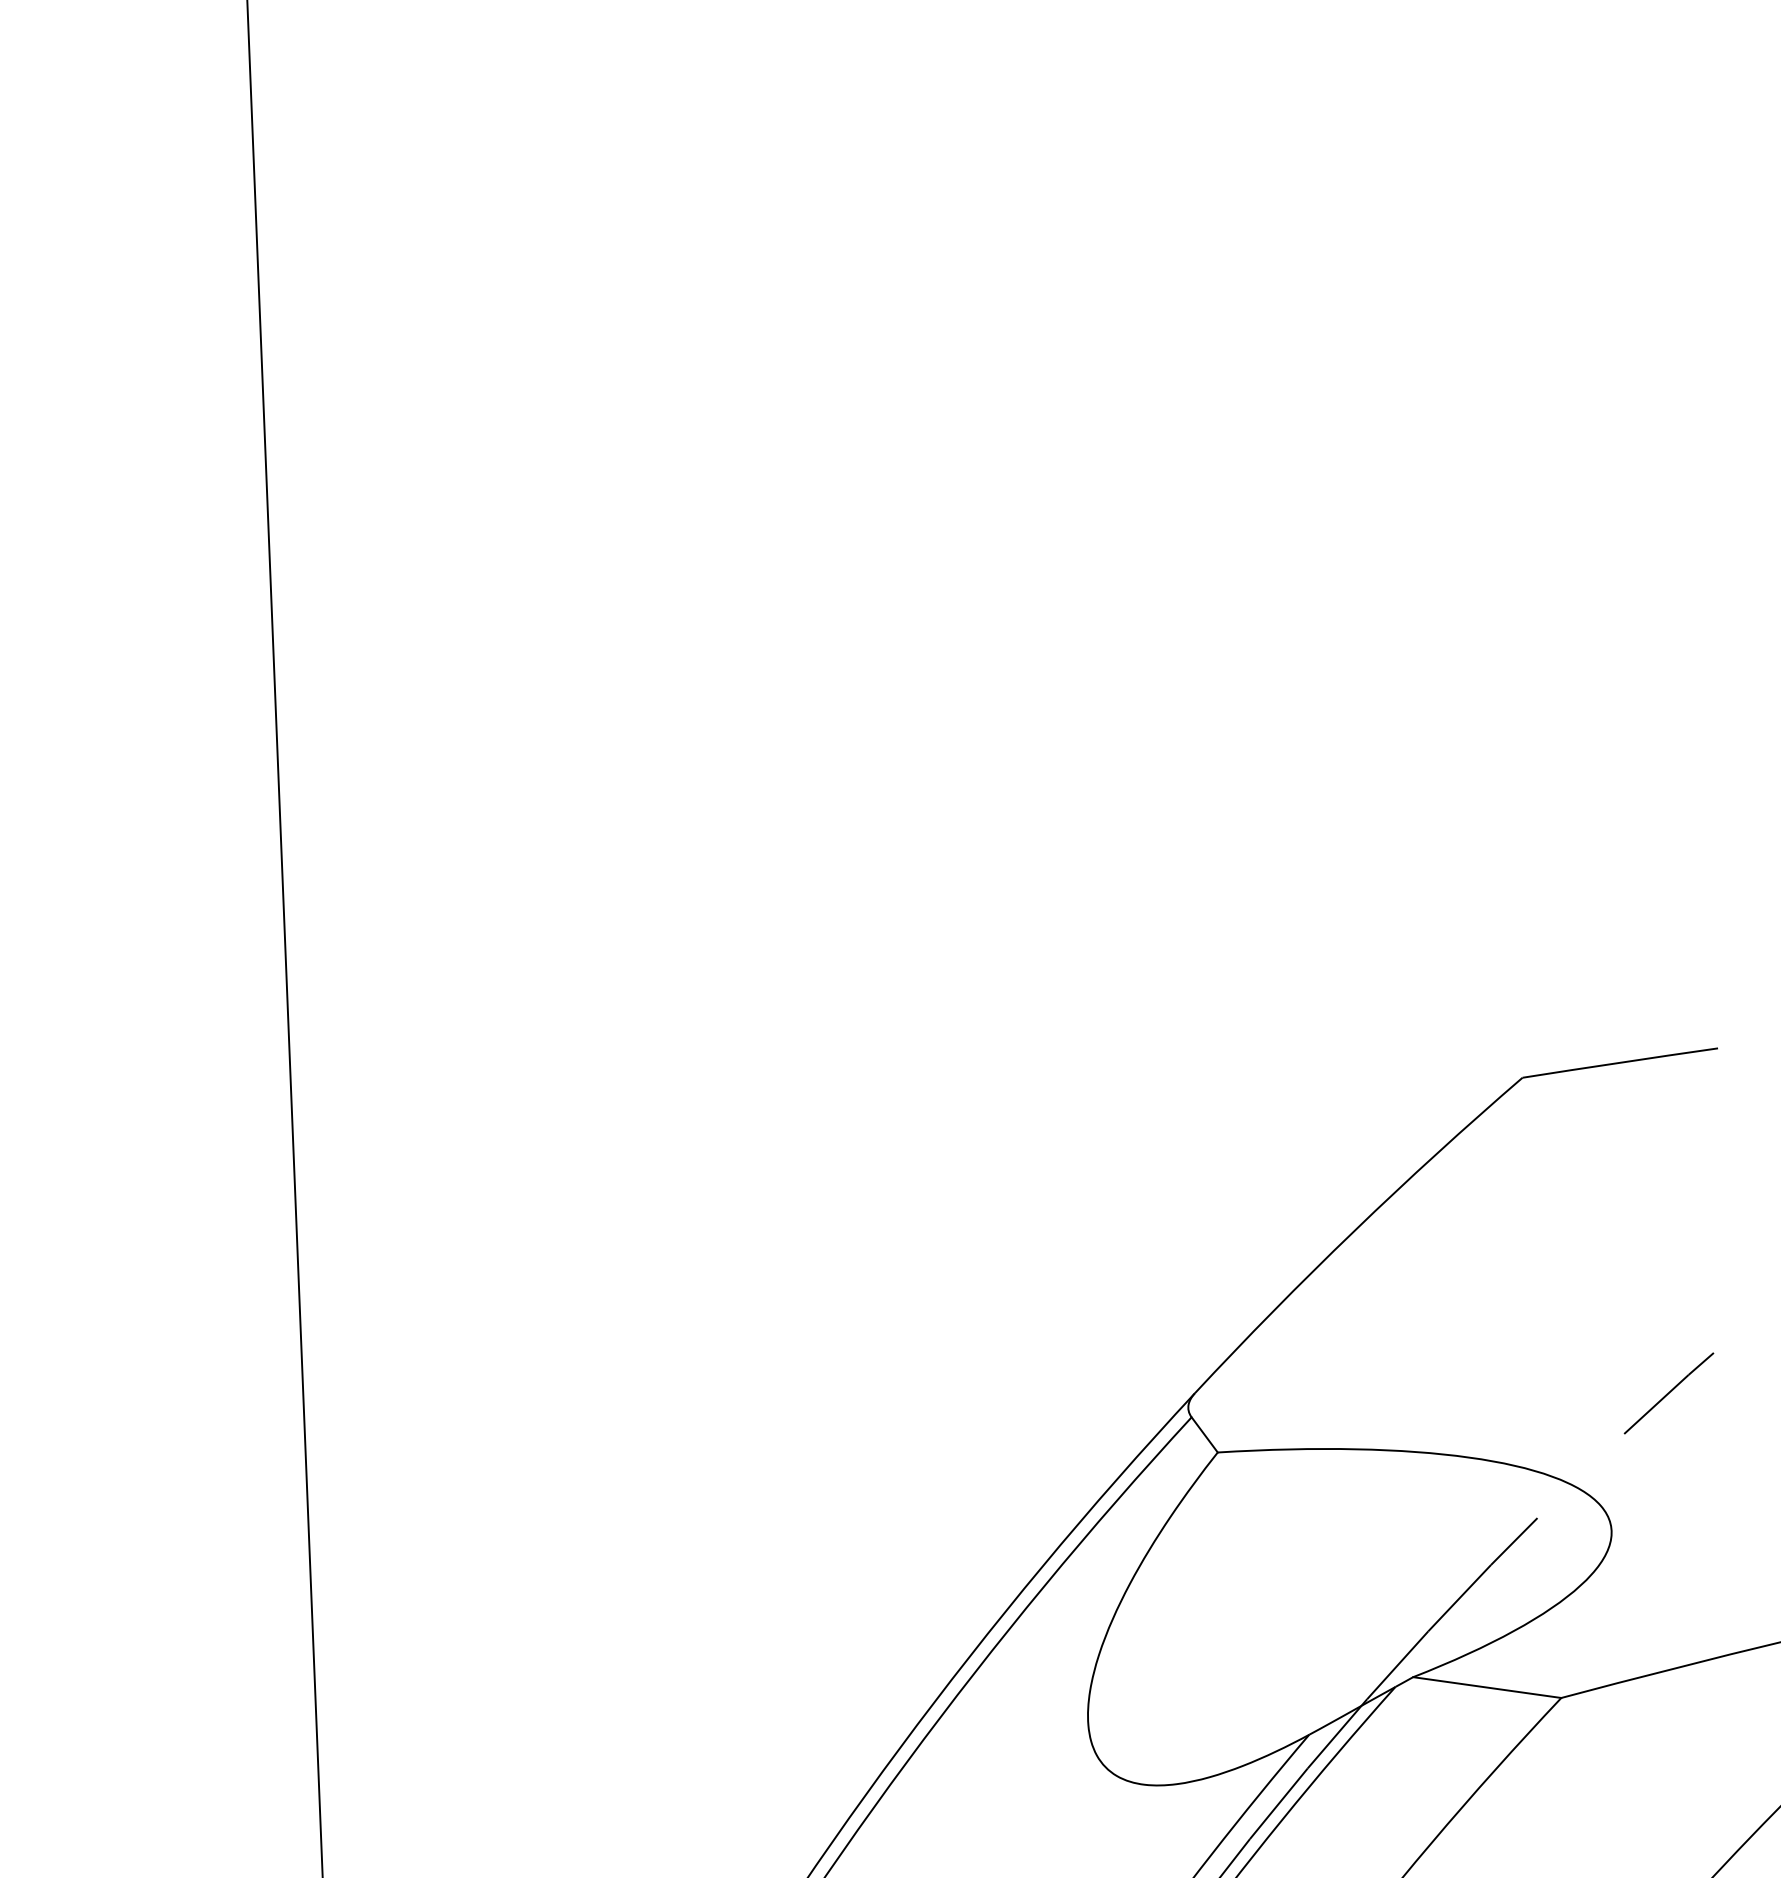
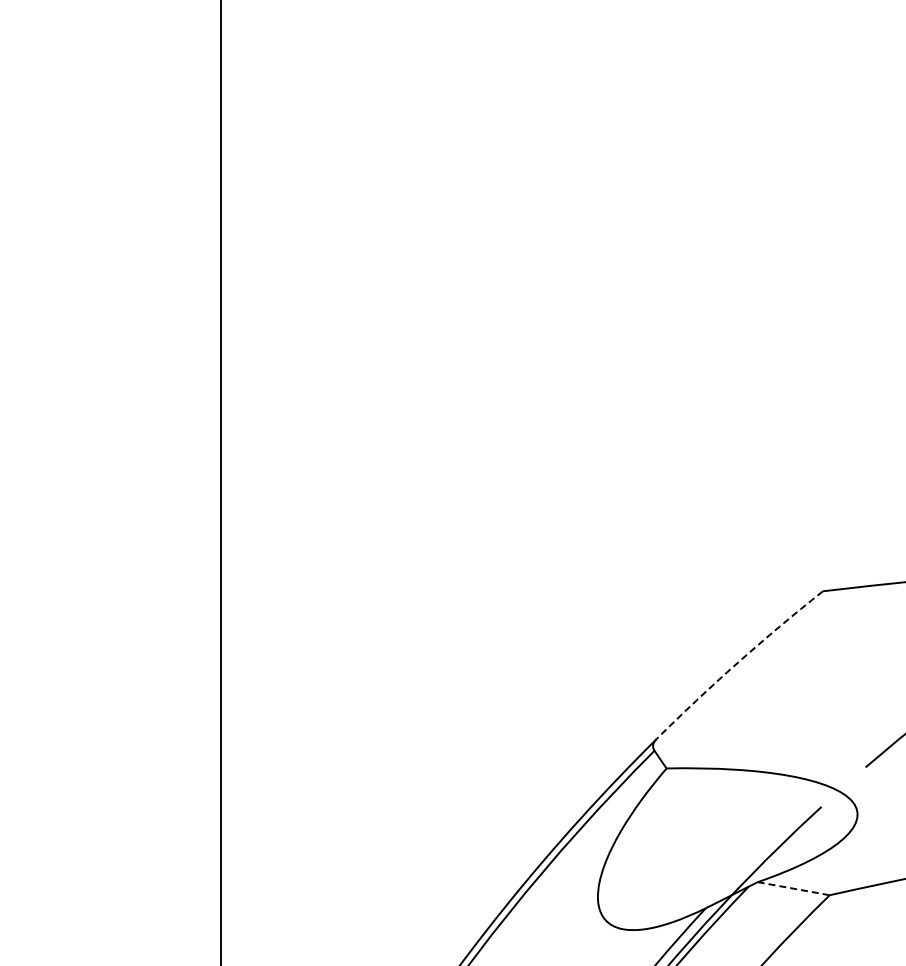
arc: (1353, 1230) -> (737, 662), solid -> dashed
line: (1486, 1687) -> (793, 888), solid -> dashed

